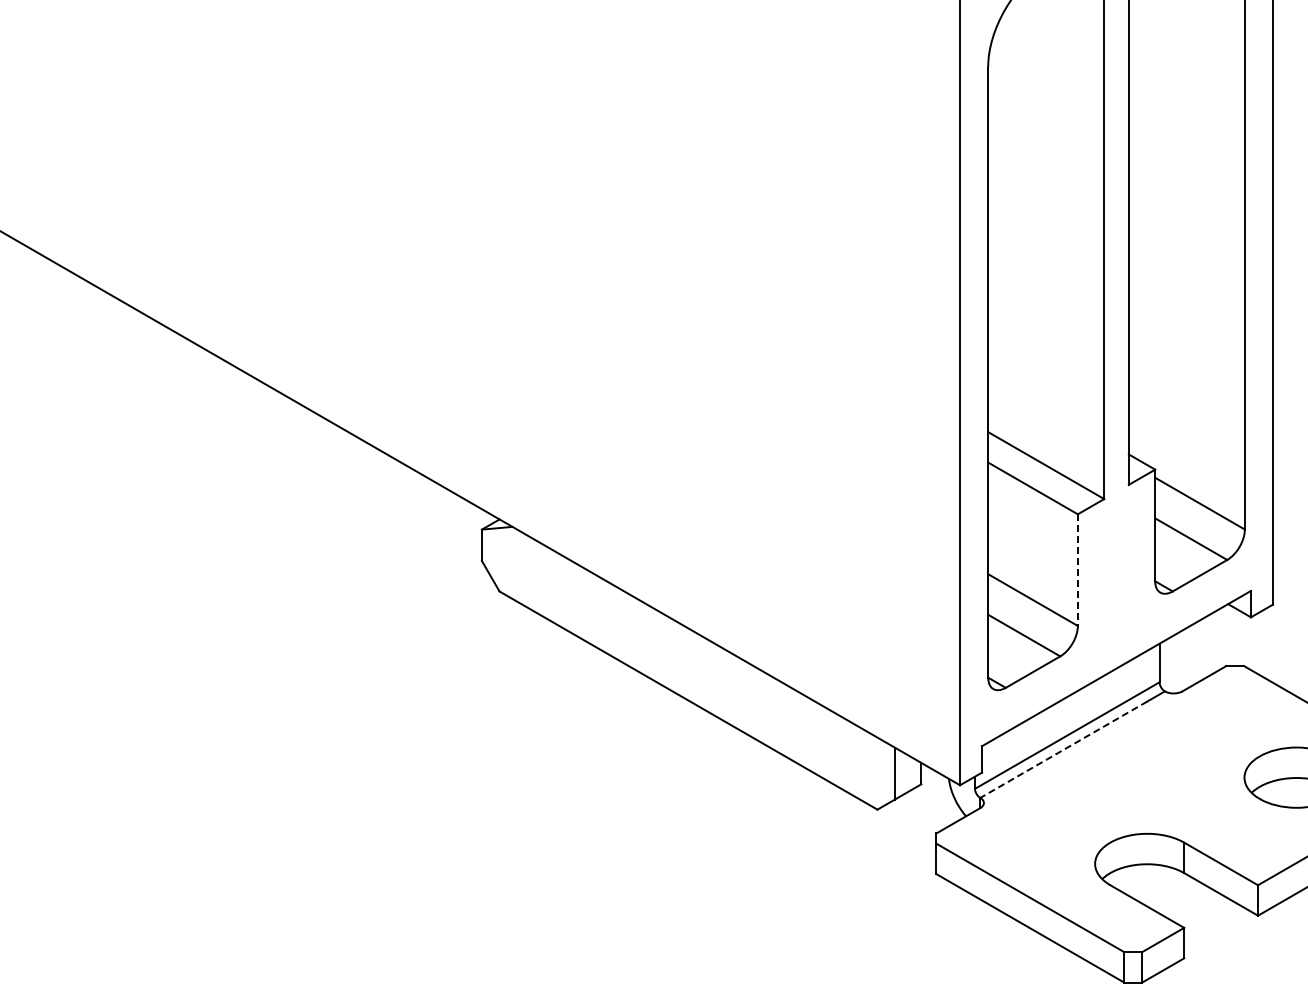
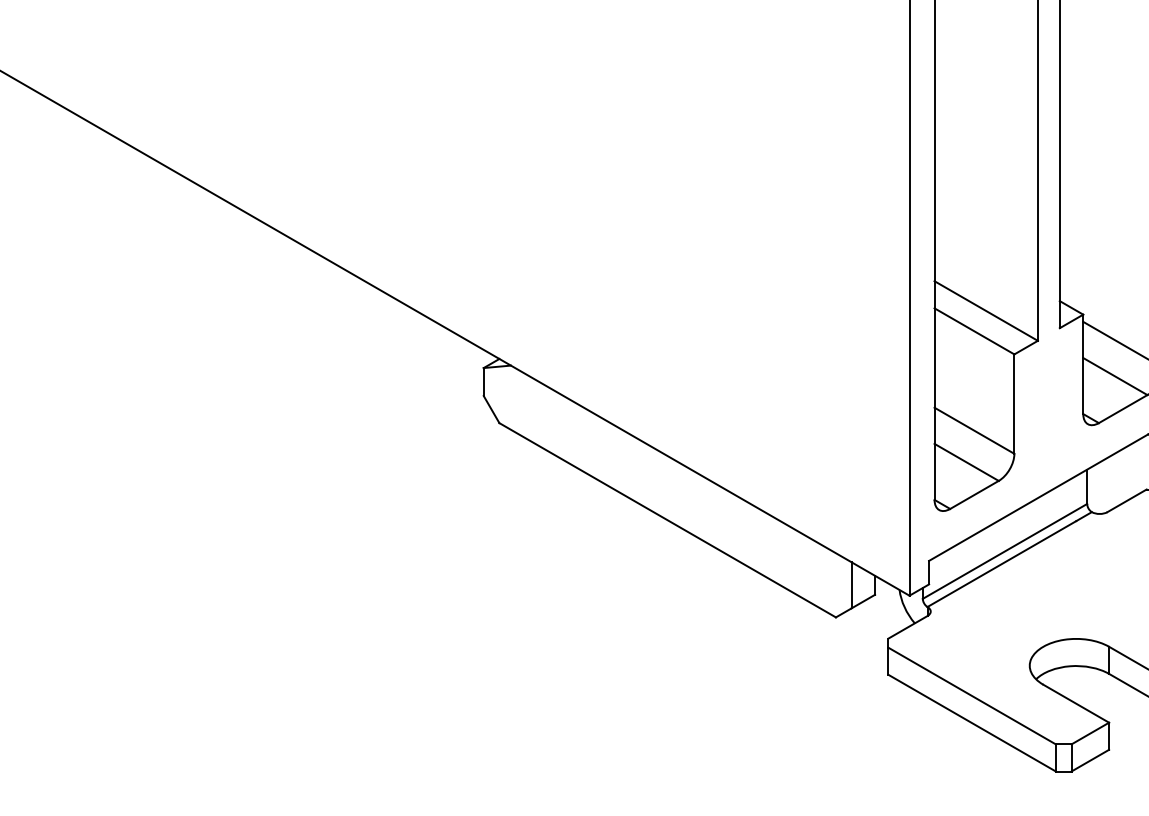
line: (1077, 570) -> (1014, 404), dashed -> solid
line: (1063, 750) -> (1001, 564), dashed -> solid

